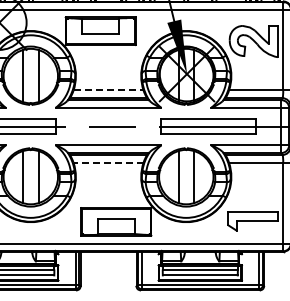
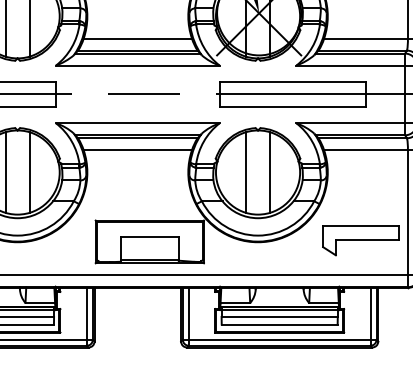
line: (109, 90) -> (139, 38), dashed -> solid
line: (108, 162) -> (137, 149), dashed -> solid

